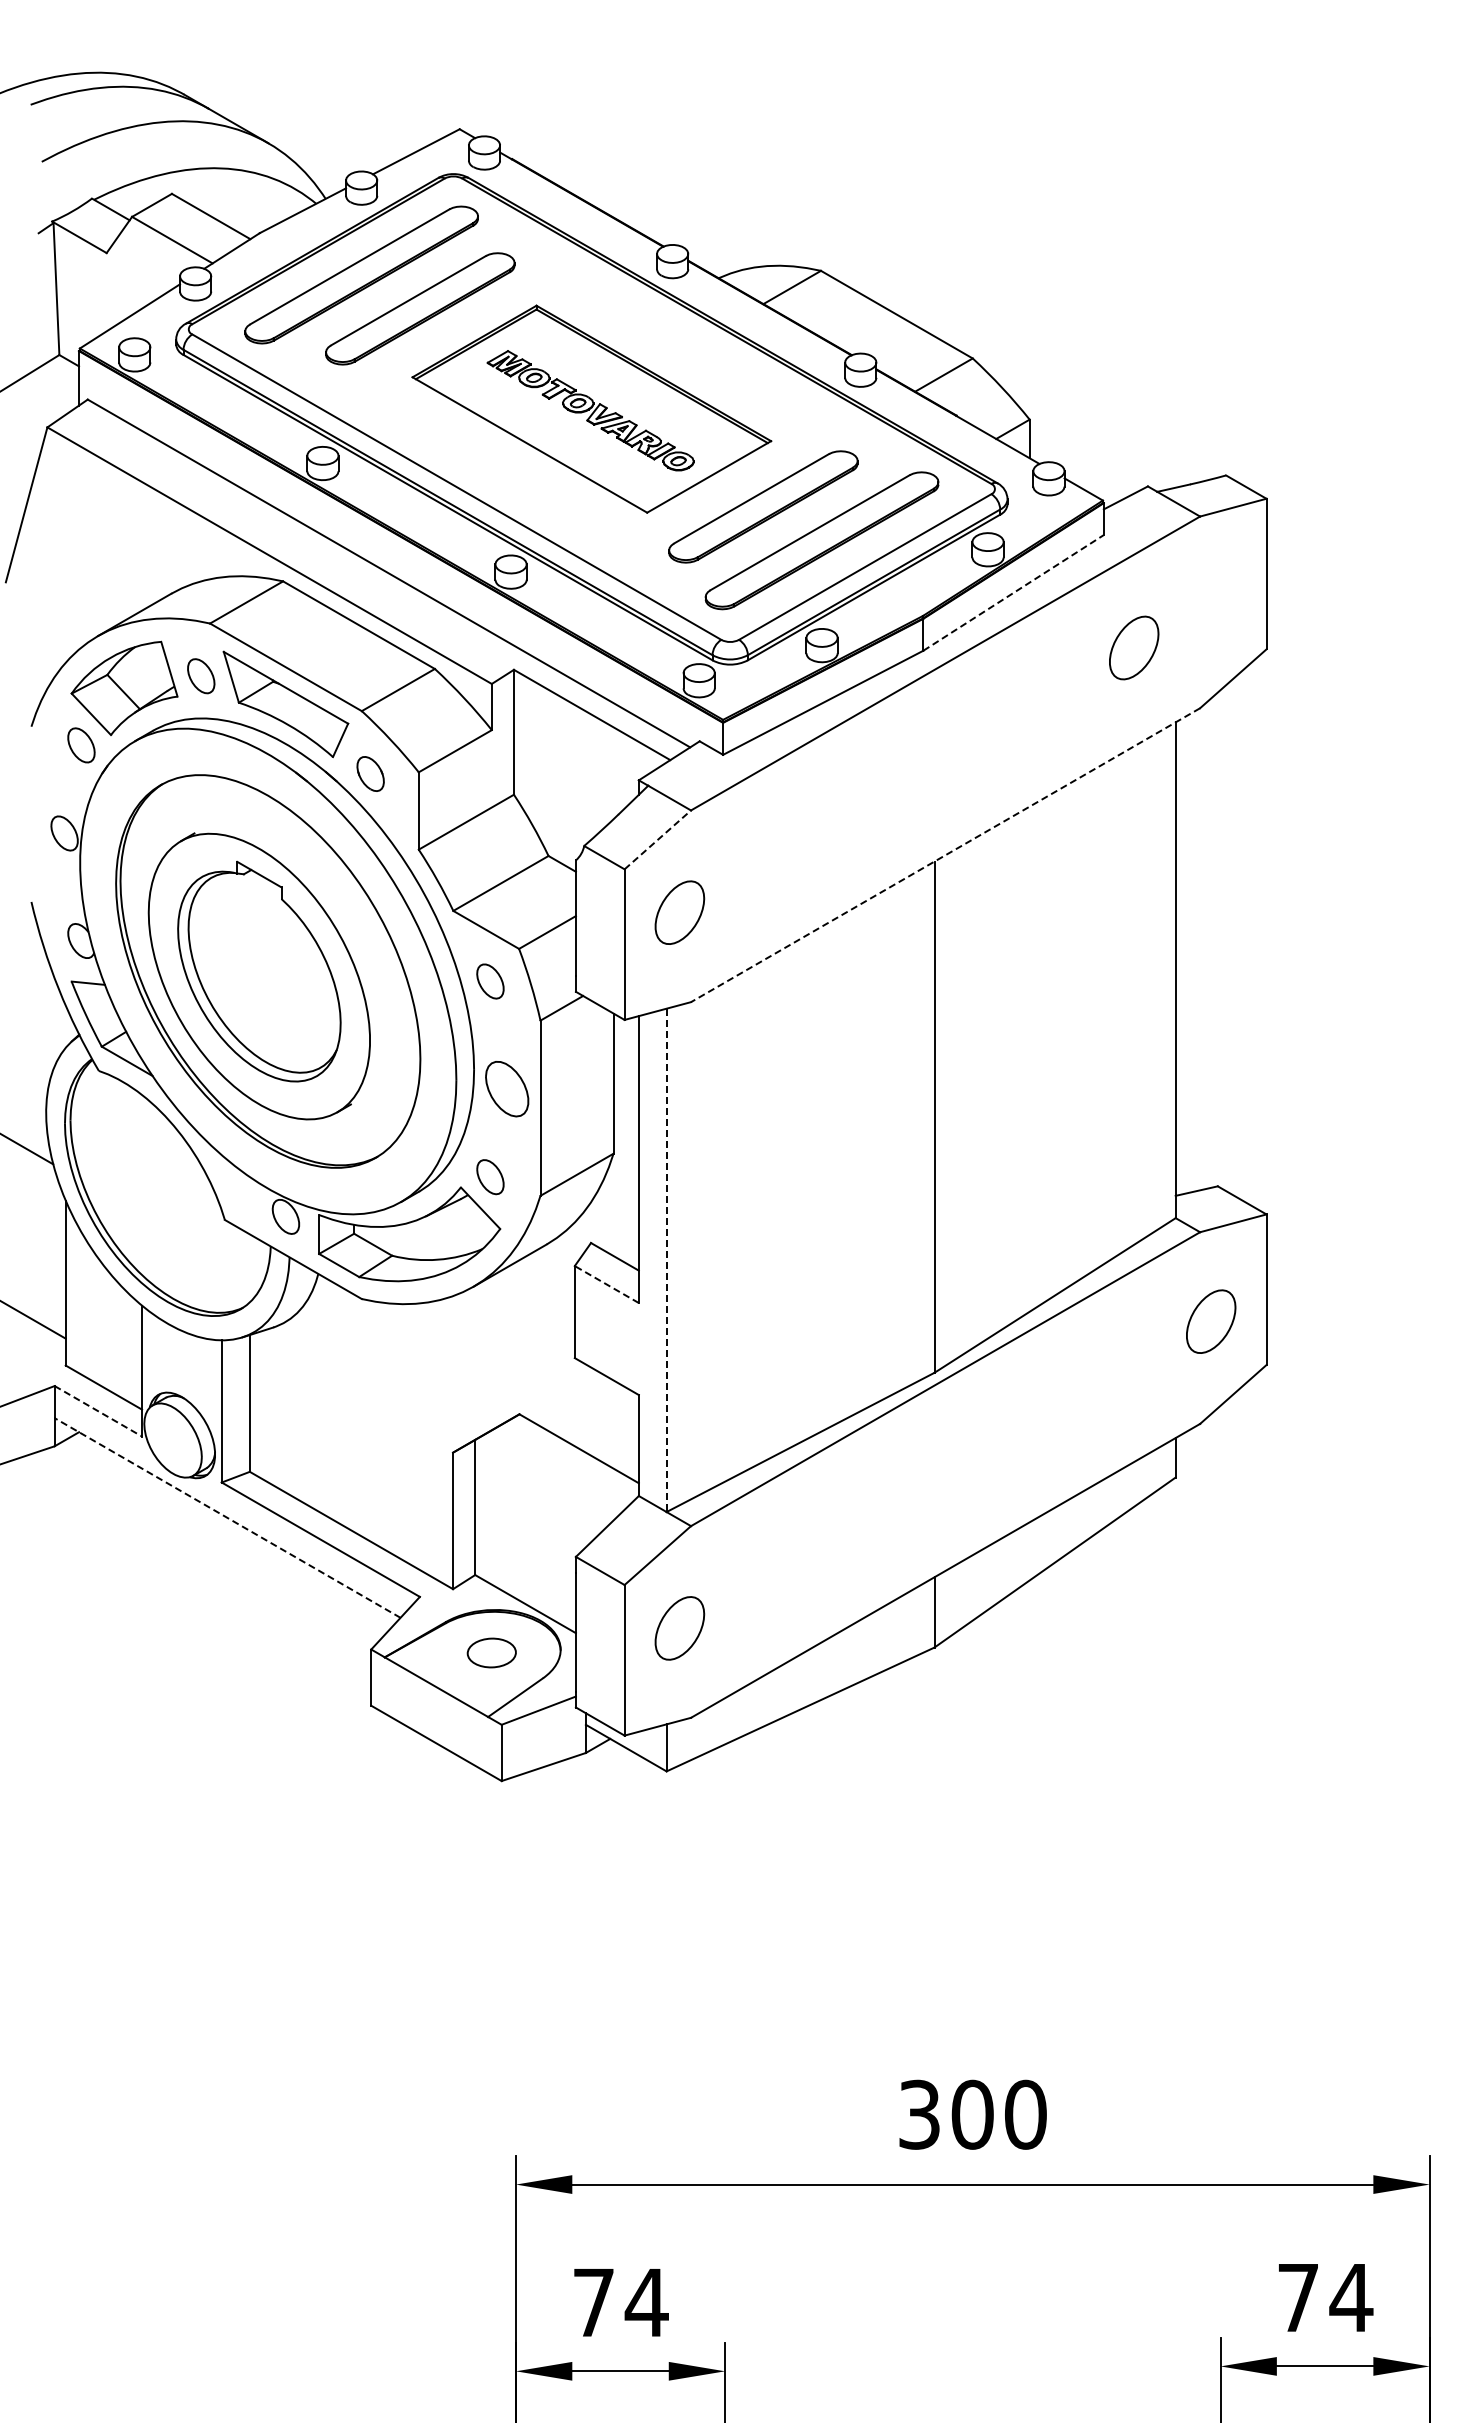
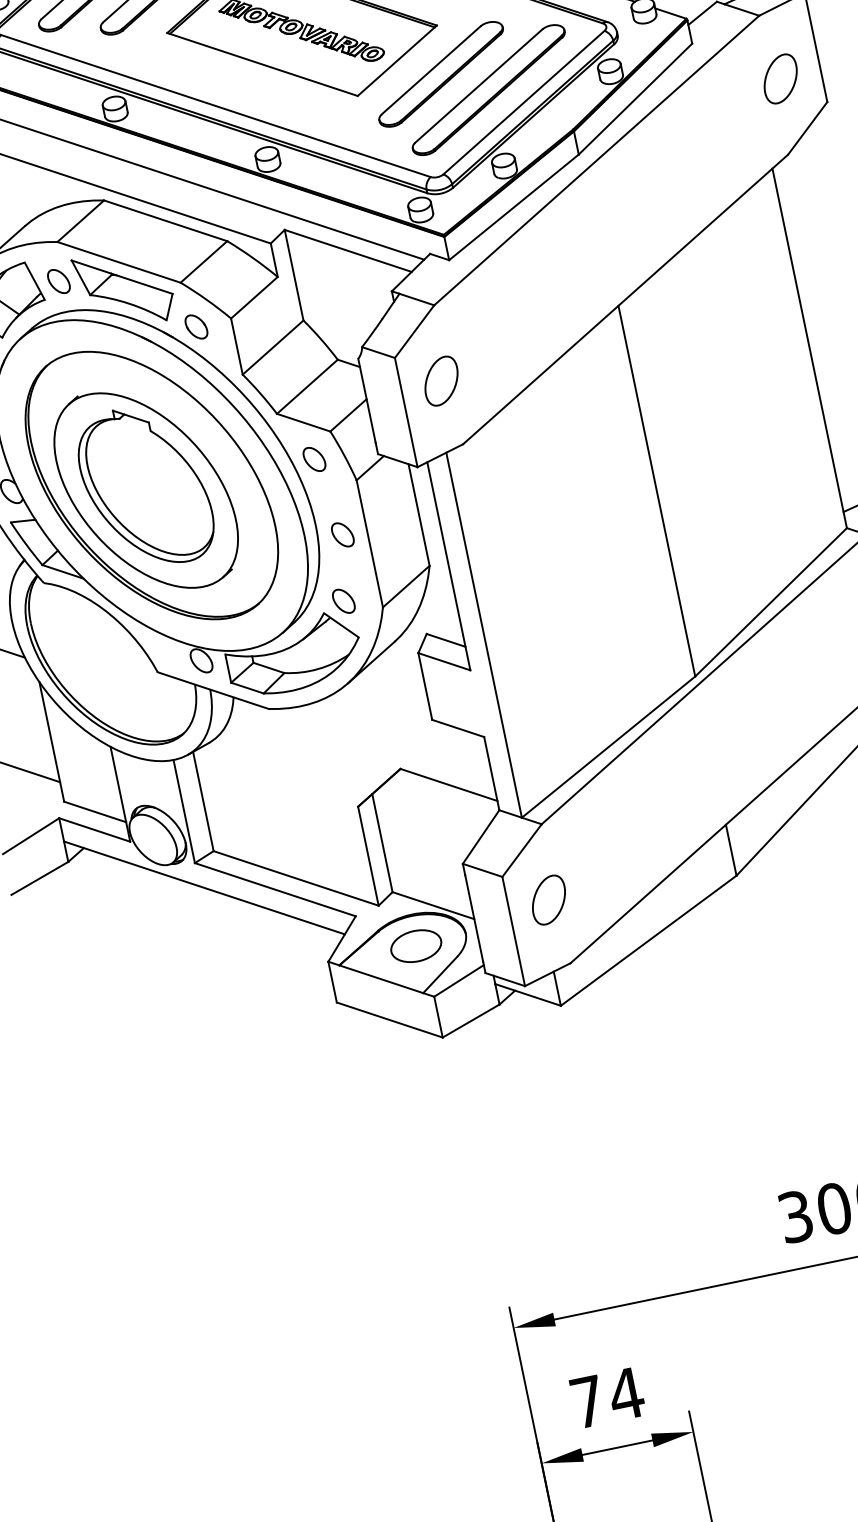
line: (1014, 592) -> (636, 98), dashed -> solid
part: (1134, 647) -> (780, 78), moved
line: (658, 839) -> (415, 331), dashed -> solid
line: (945, 855) -> (625, 299), dashed -> solid
part: (507, 1088) -> (342, 534), size x0.62
line: (666, 1260) -> (484, 635), dashed -> solid
line: (606, 1284) -> (444, 661), dashed -> solid
line: (98, 1411) -> (94, 830), dashed -> solid
line: (227, 1517) -> (204, 887), dashed -> solid
part: (491, 1652) -> (416, 945), size x1.43

